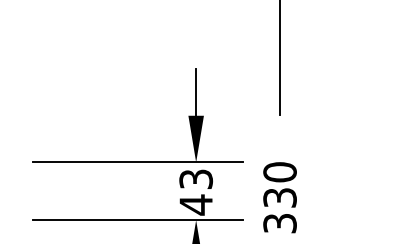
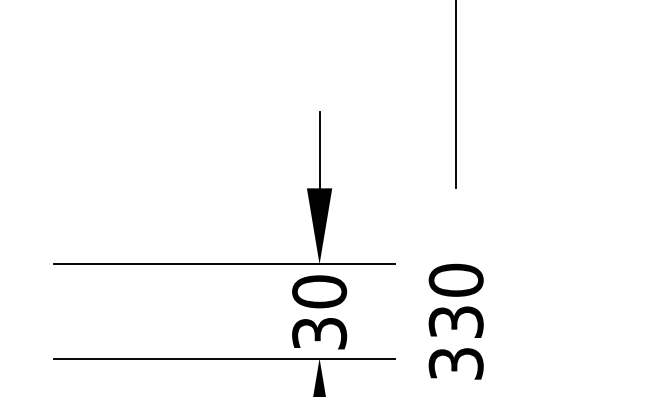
text: (196, 192) -> (320, 313), 43 -> 30

